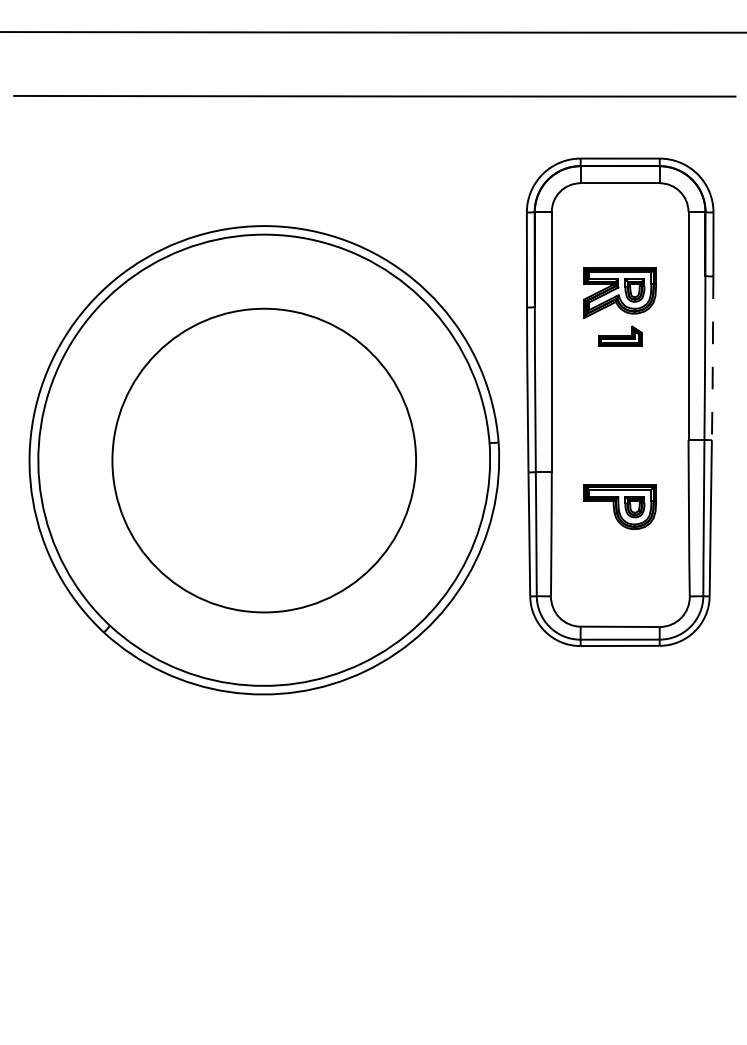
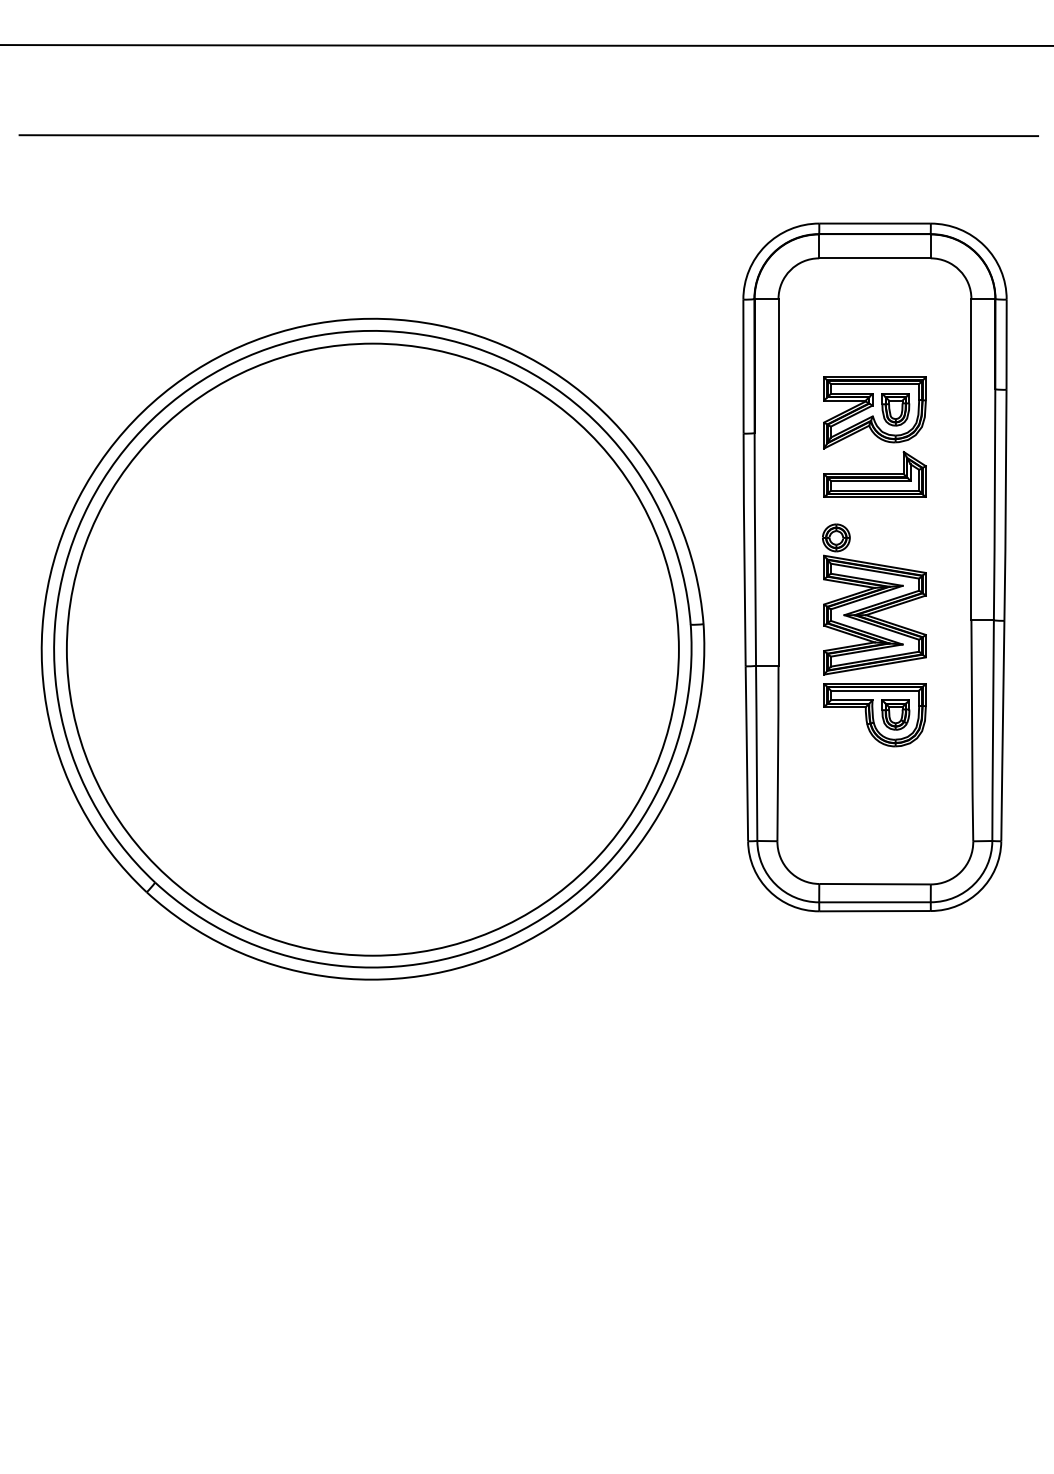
part: (619, 335) -> (874, 473), size x1.67
line: (712, 359) -> (1005, 506), dashed -> solid
part: (619, 425) -> (874, 599), added
circle: (263, 460) -> (372, 649), size x1.43

